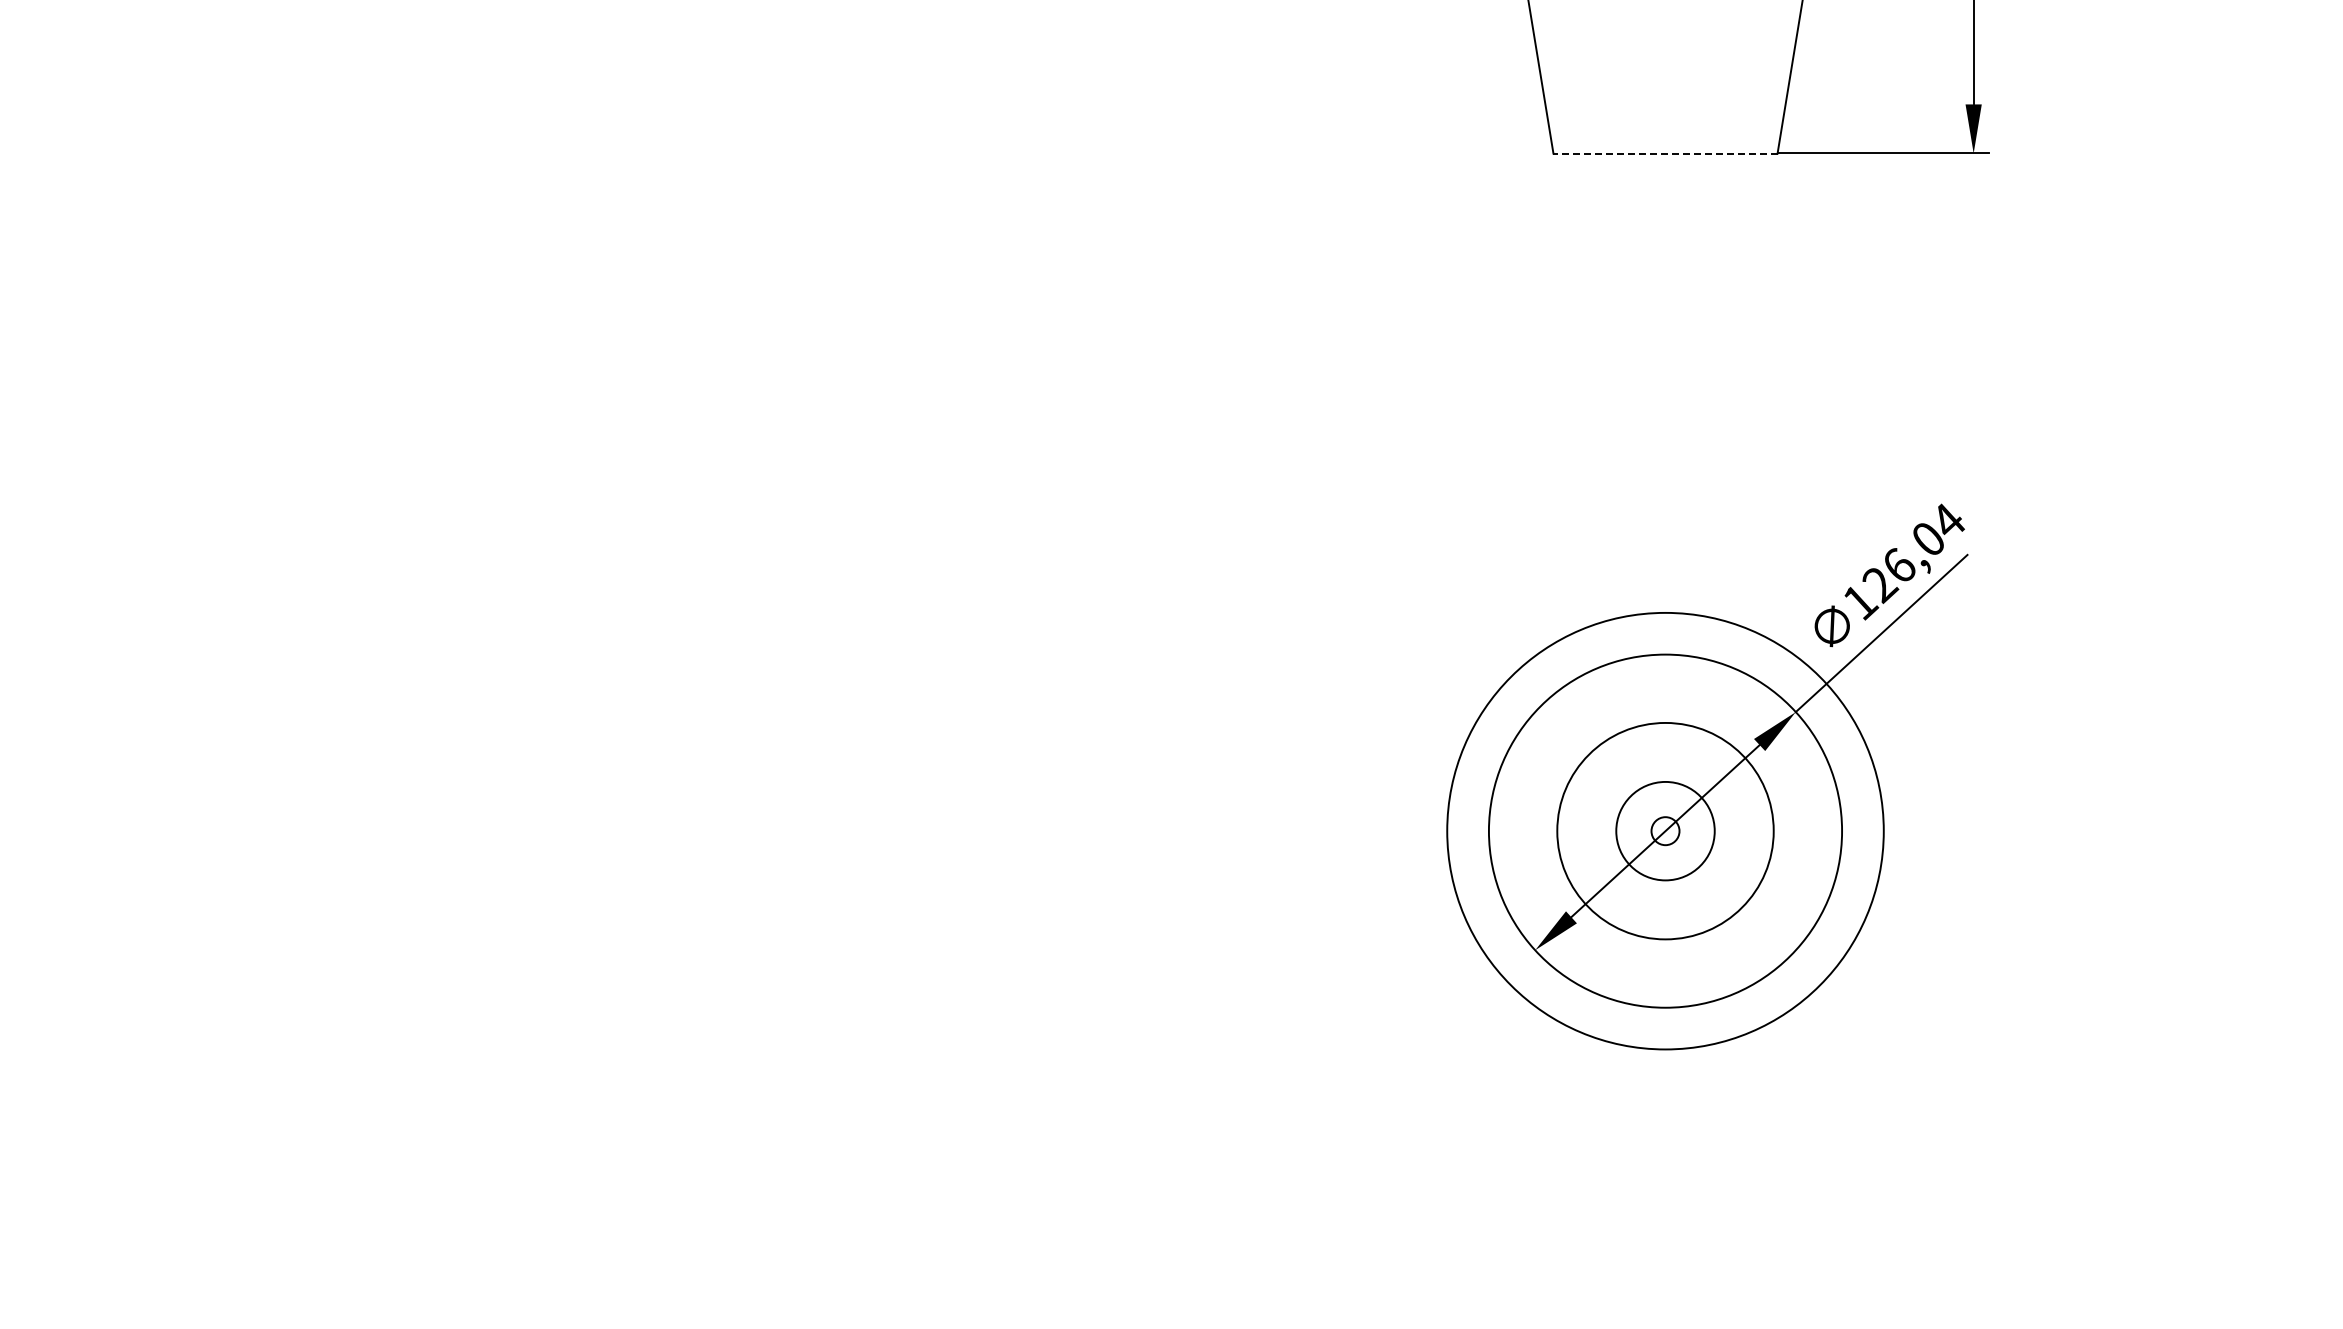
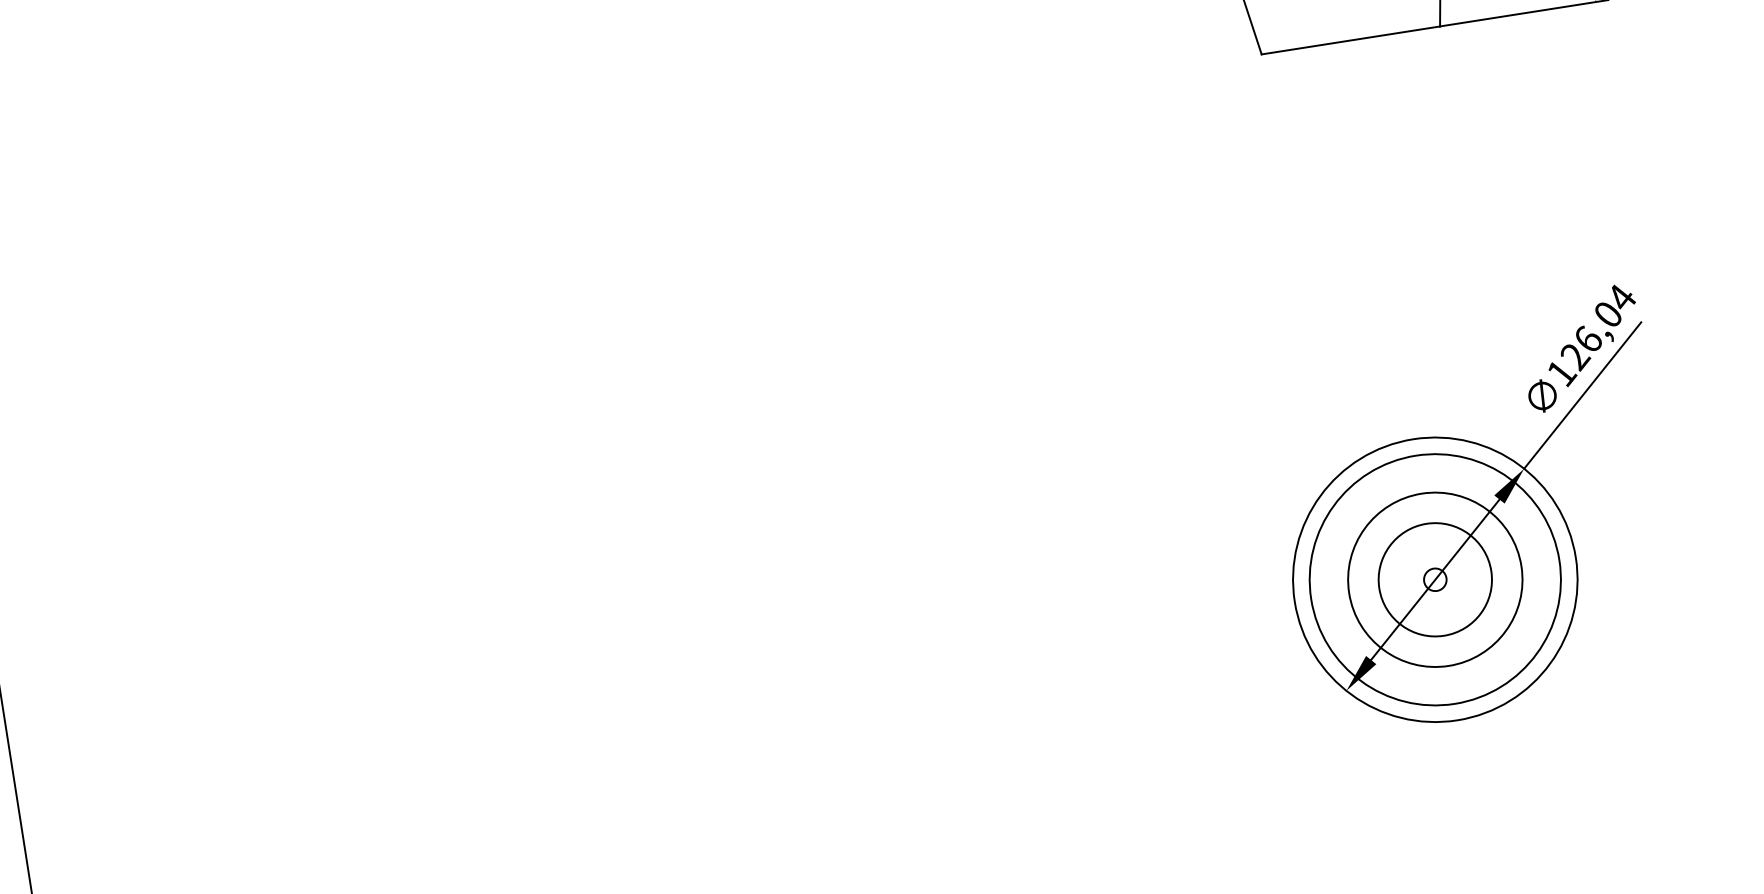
line: (1665, 153) -> (1350, 40), dashed -> solid
circle: (1665, 830) -> (1435, 579), size x1.43
circle: (1665, 831) -> (1435, 580), size x0.71

